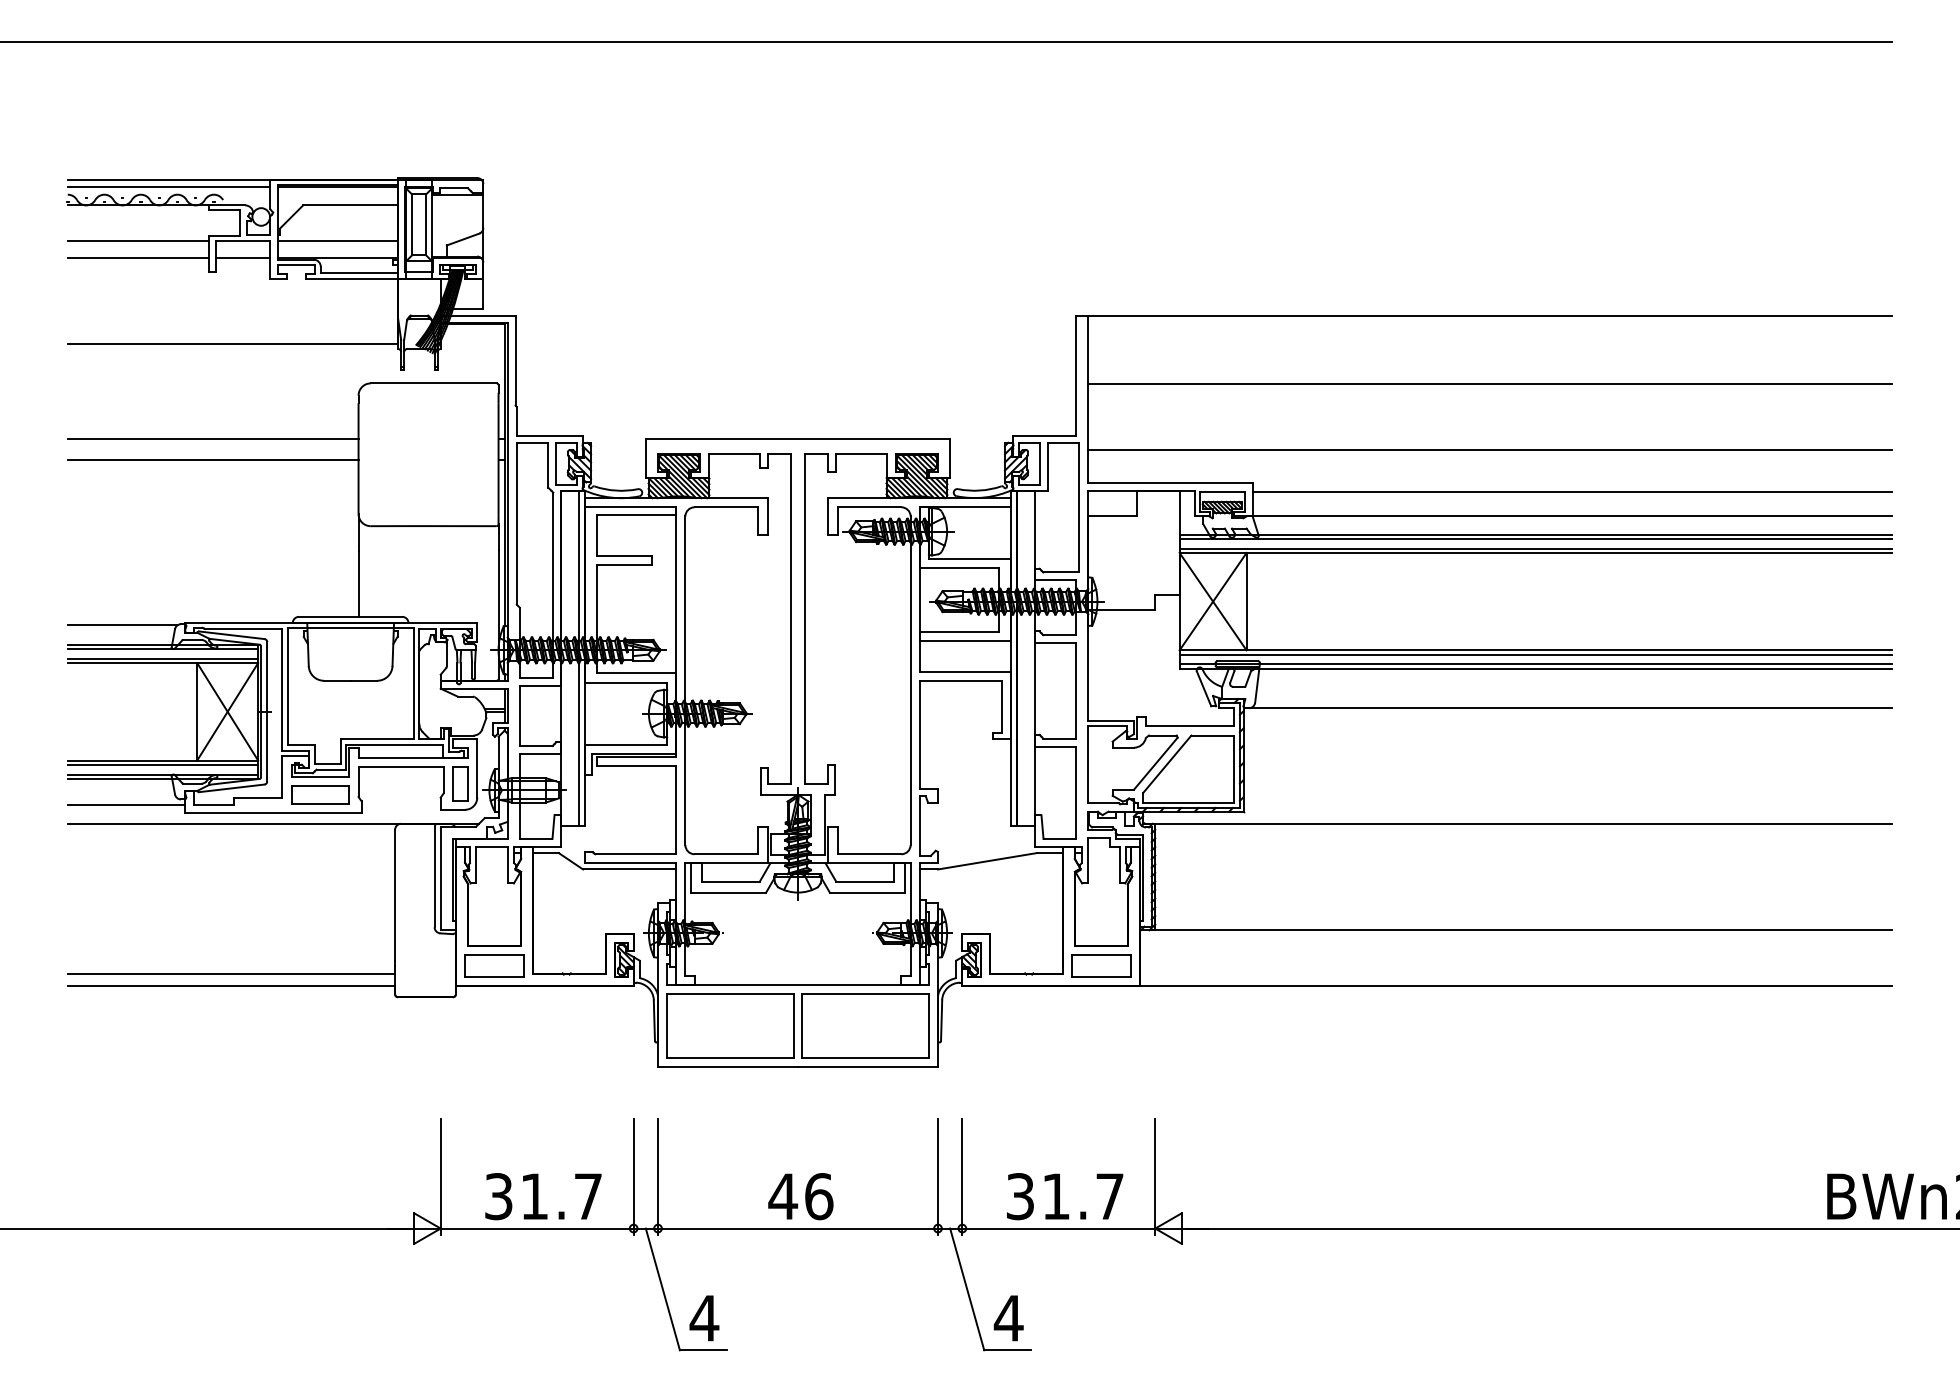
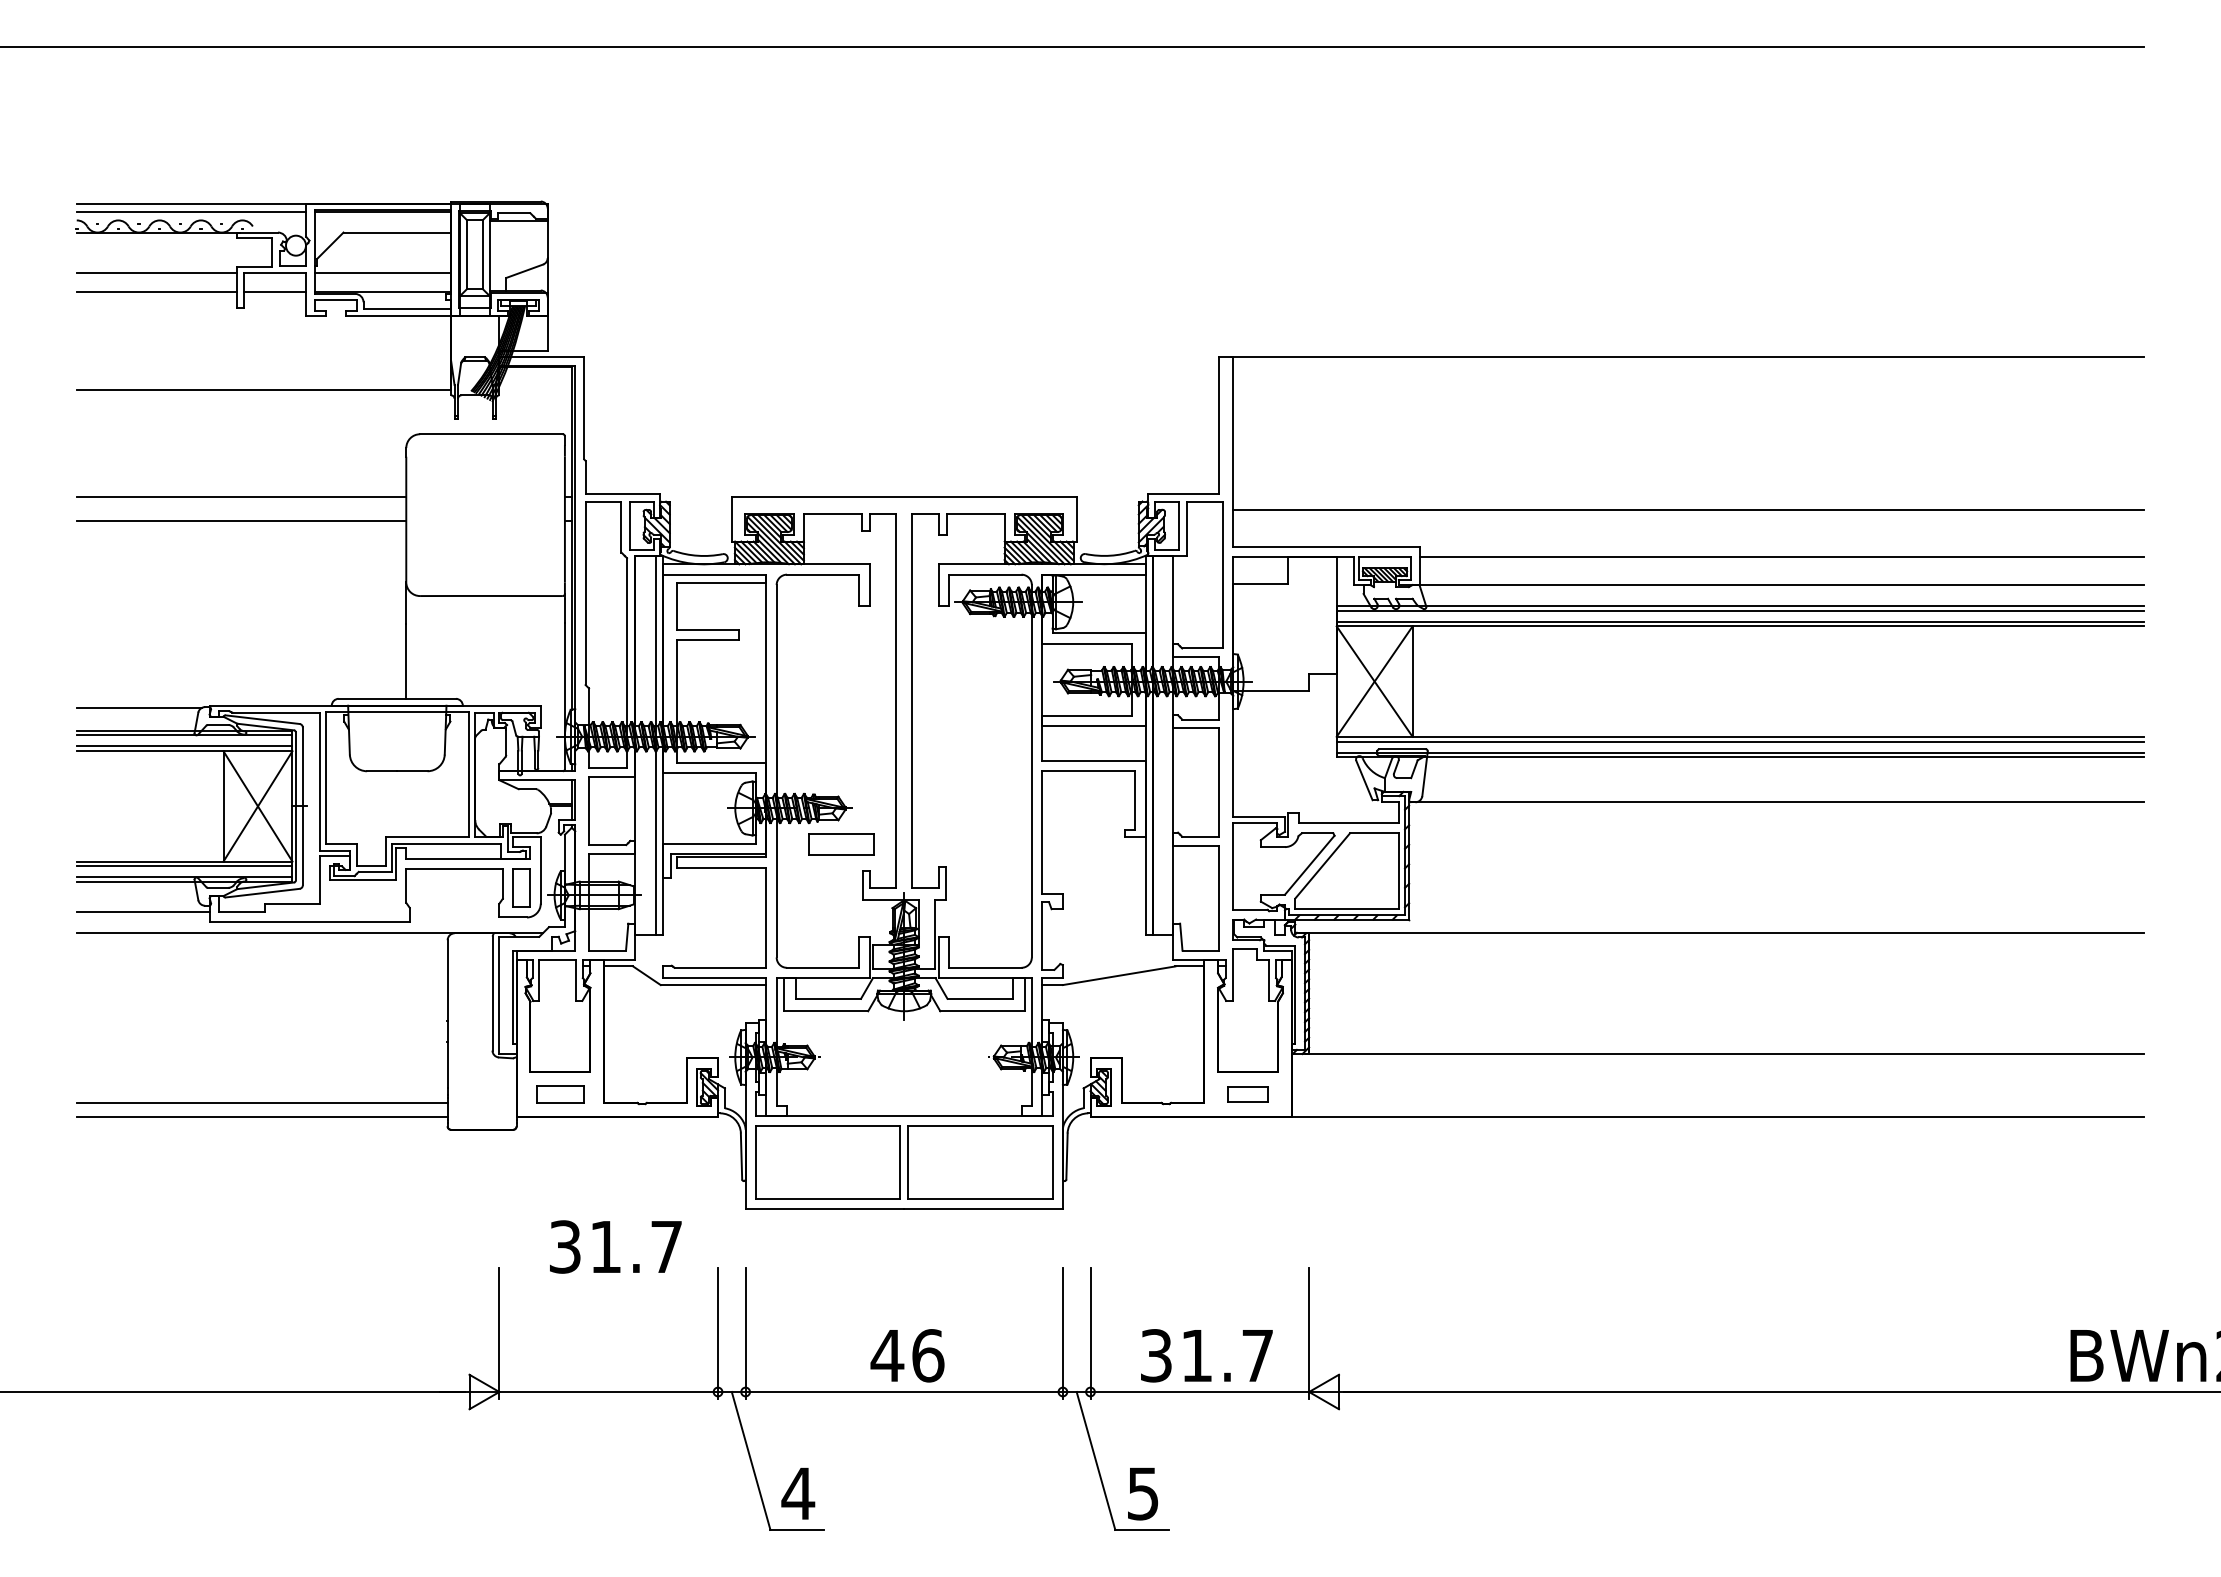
line: (1490, 384) -> (1688, 435), removed
part: (320, 794) -> (841, 843), moved
part: (494, 965) -> (560, 1093), size x0.7
part: (1101, 965) -> (1248, 1093), size x0.6
text: (543, 1196) -> (615, 1246), moved
text: (1008, 1318) -> (1142, 1493), 4 -> 5

